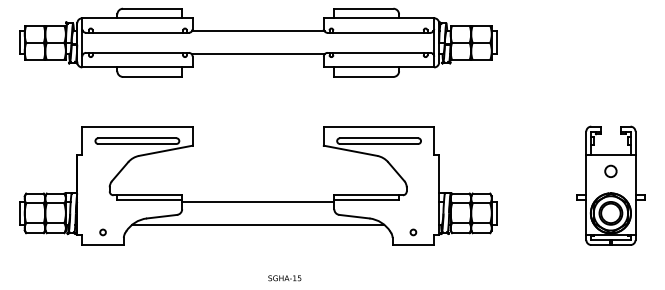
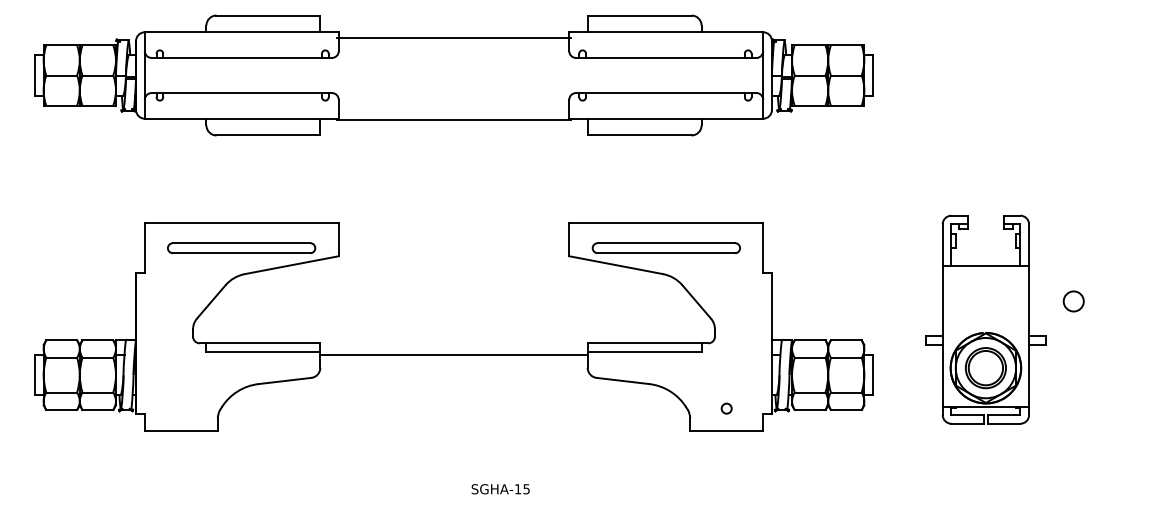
line: (257, 31) -> (452, 37), moved
line: (257, 54) -> (452, 120), moved
part: (610, 185) -> (985, 319), moved
line: (258, 224) -> (454, 394), removed
circle: (102, 232) -> (180, 408), removed

